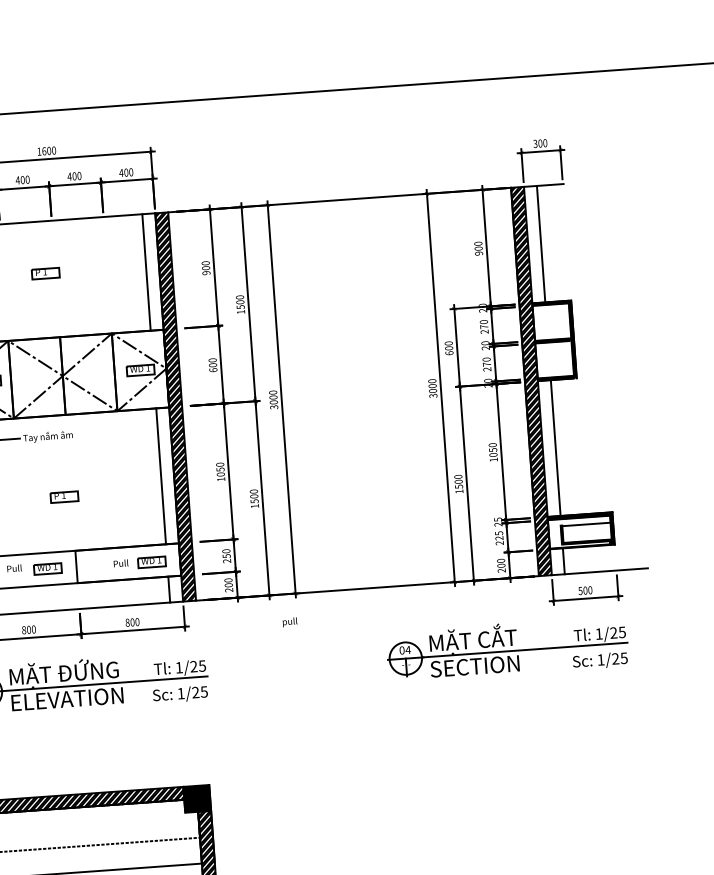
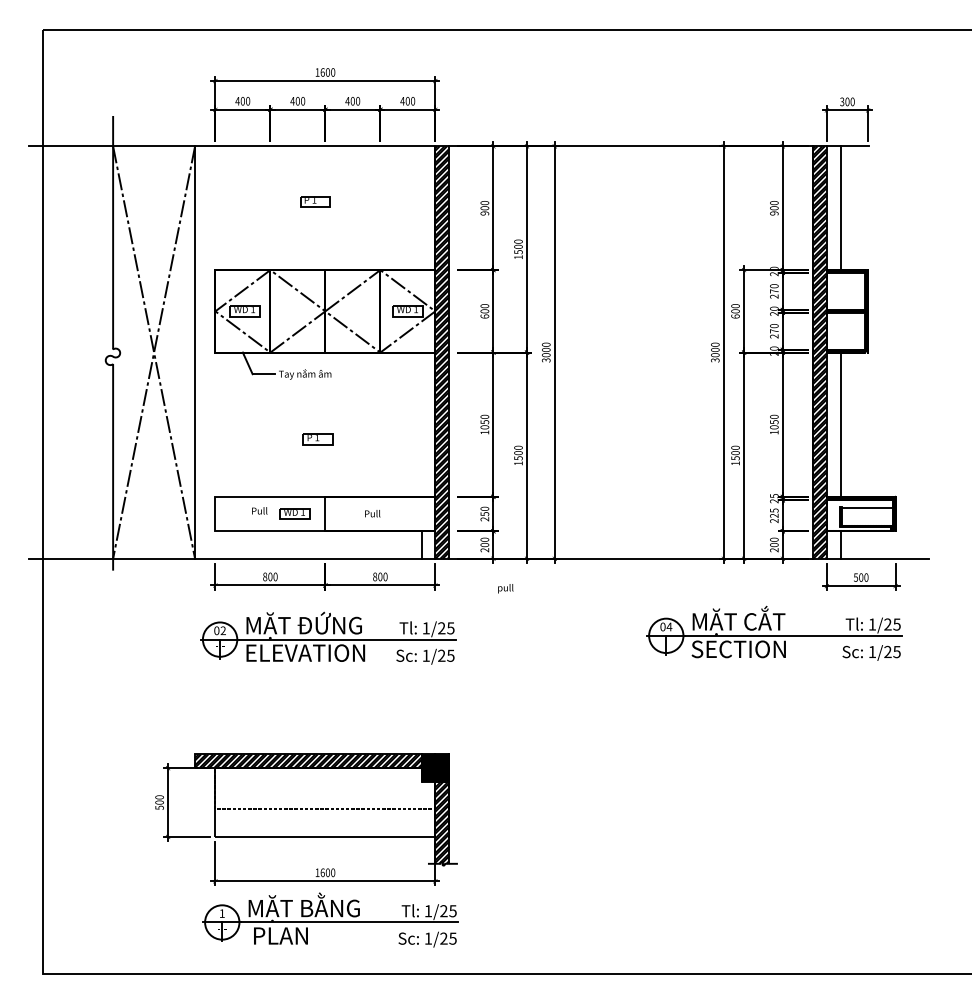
line: (146, 272) -> (421, 208), removed
line: (161, 476) -> (421, 424), removed
part: (152, 561) -> (405, 514), removed
text: (289, 622) -> (505, 588), moved

